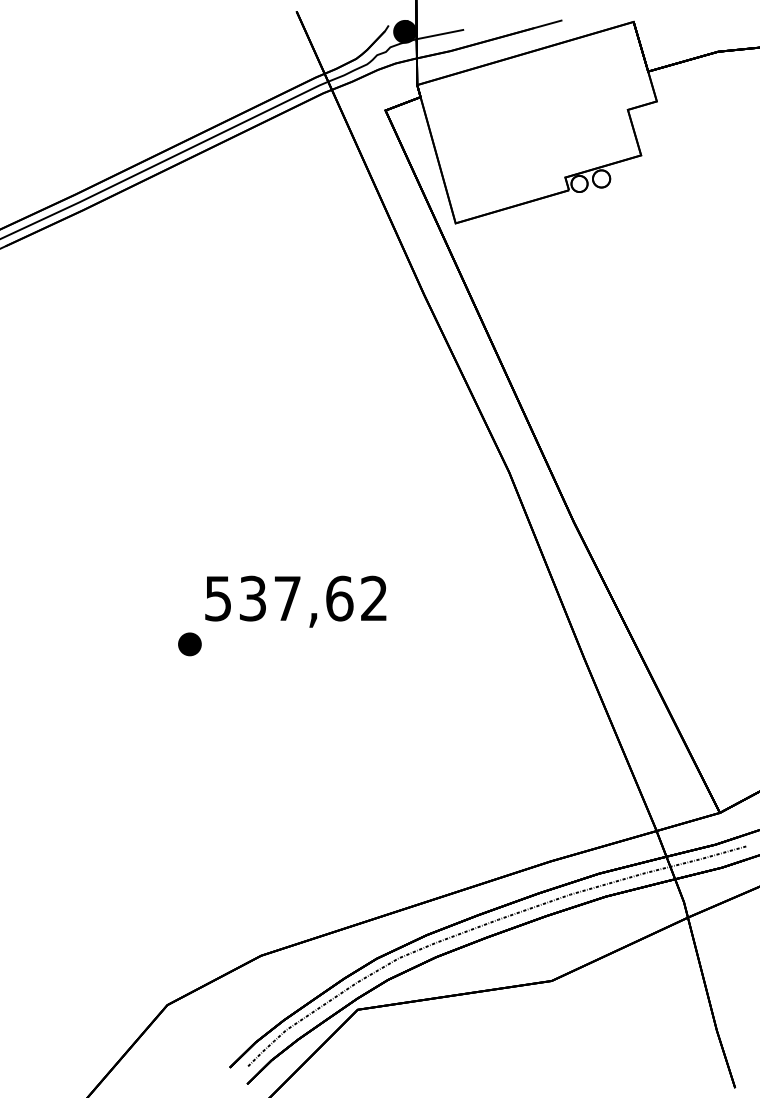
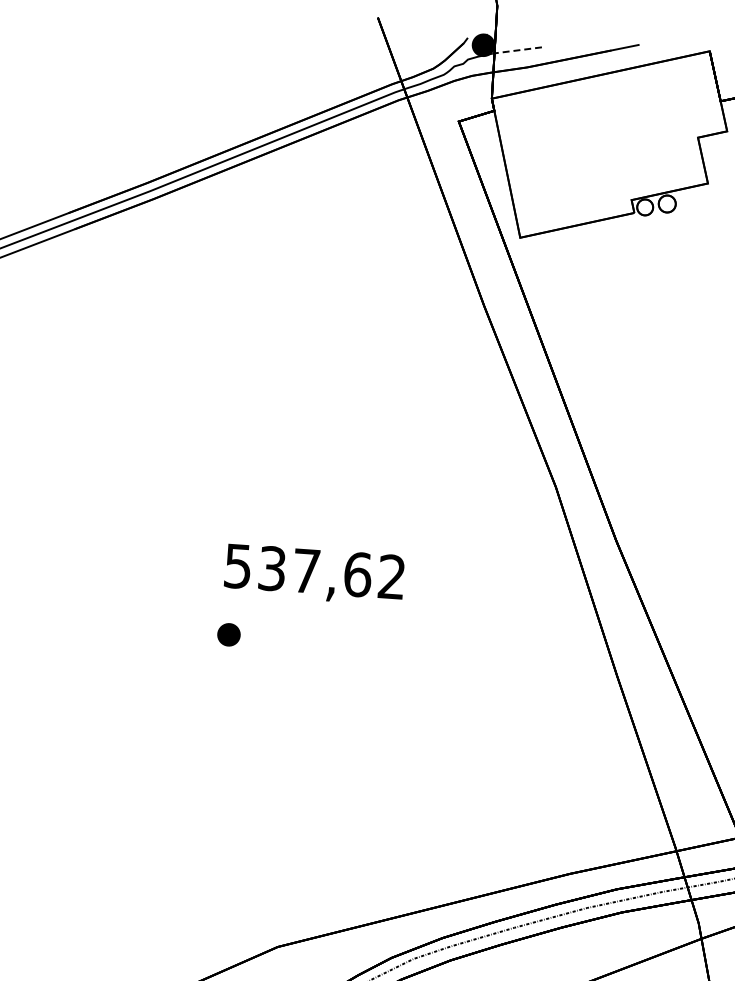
line: (439, 34) -> (517, 50), solid -> dashed
text: (295, 601) -> (314, 574), moved

